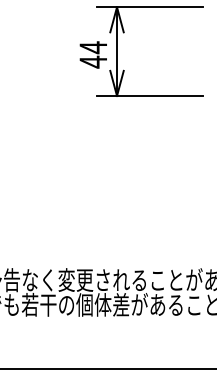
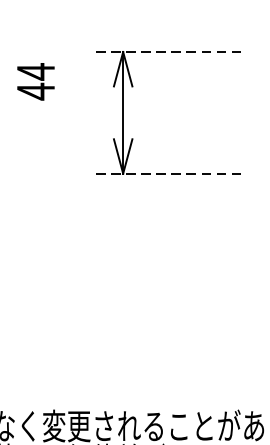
line: (149, 7) -> (167, 52), solid -> dashed
text: (92, 54) -> (34, 81), moved
line: (149, 96) -> (167, 174), solid -> dashed

